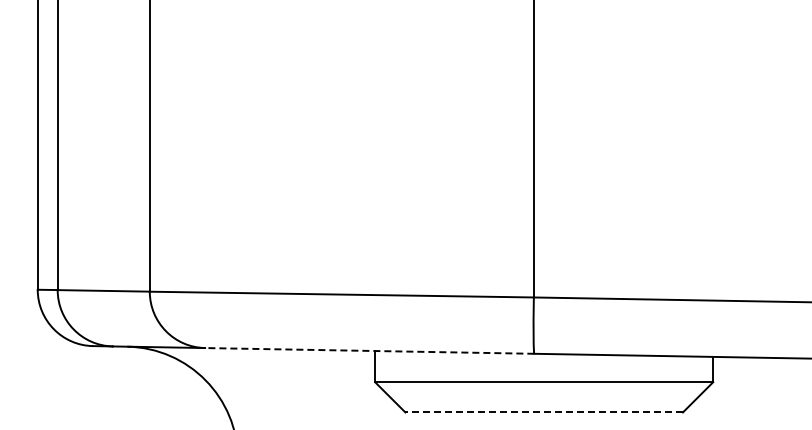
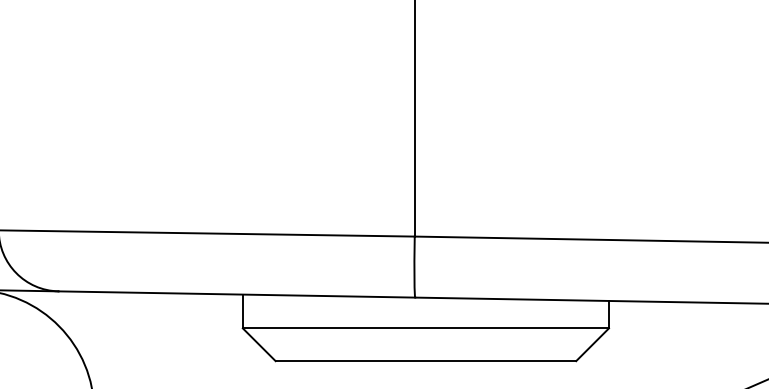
line: (369, 350) -> (236, 294), dashed -> solid
line: (544, 412) -> (426, 361), dashed -> solid

